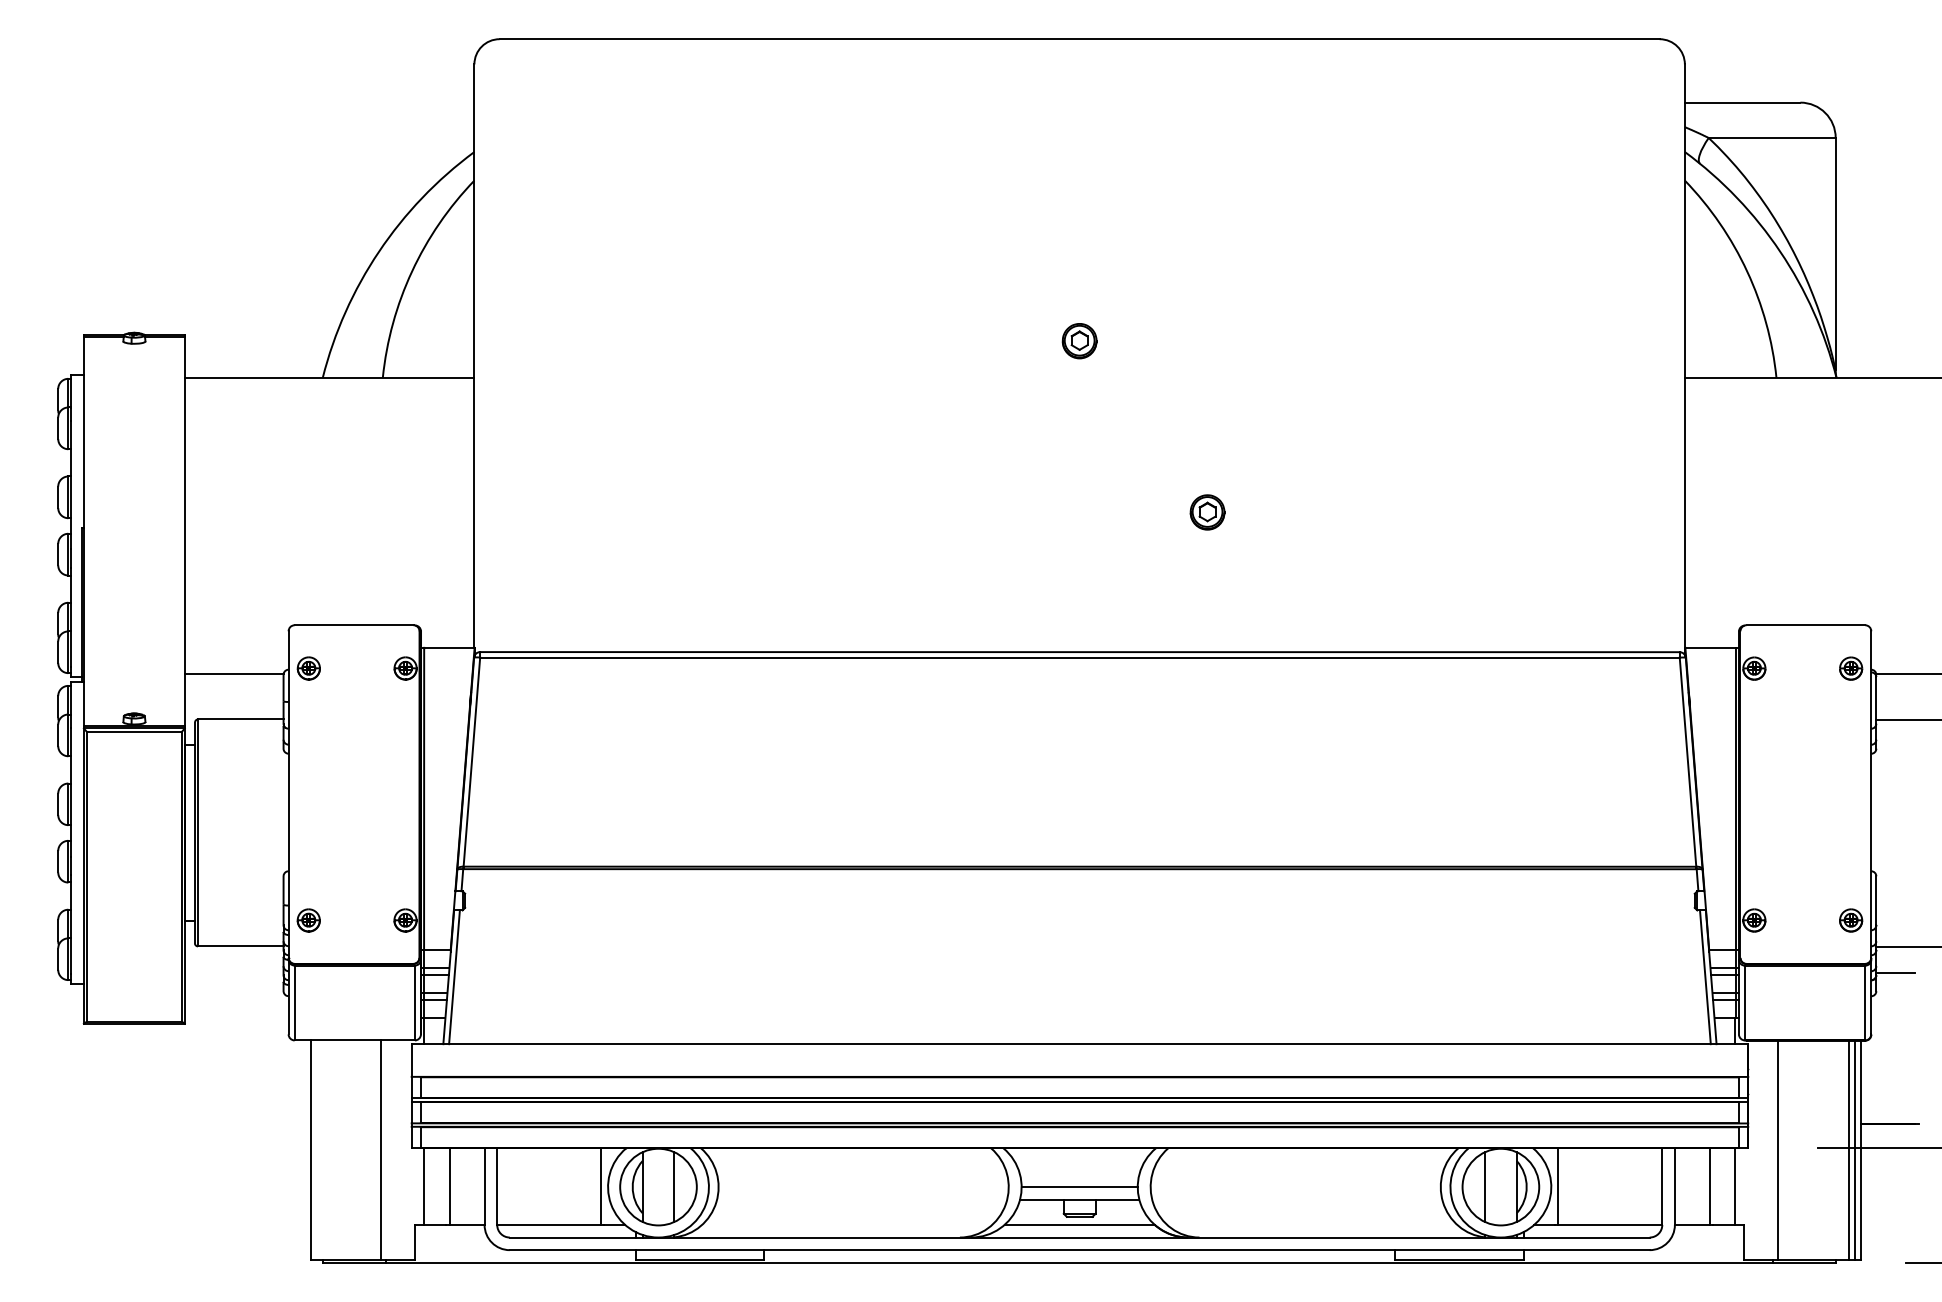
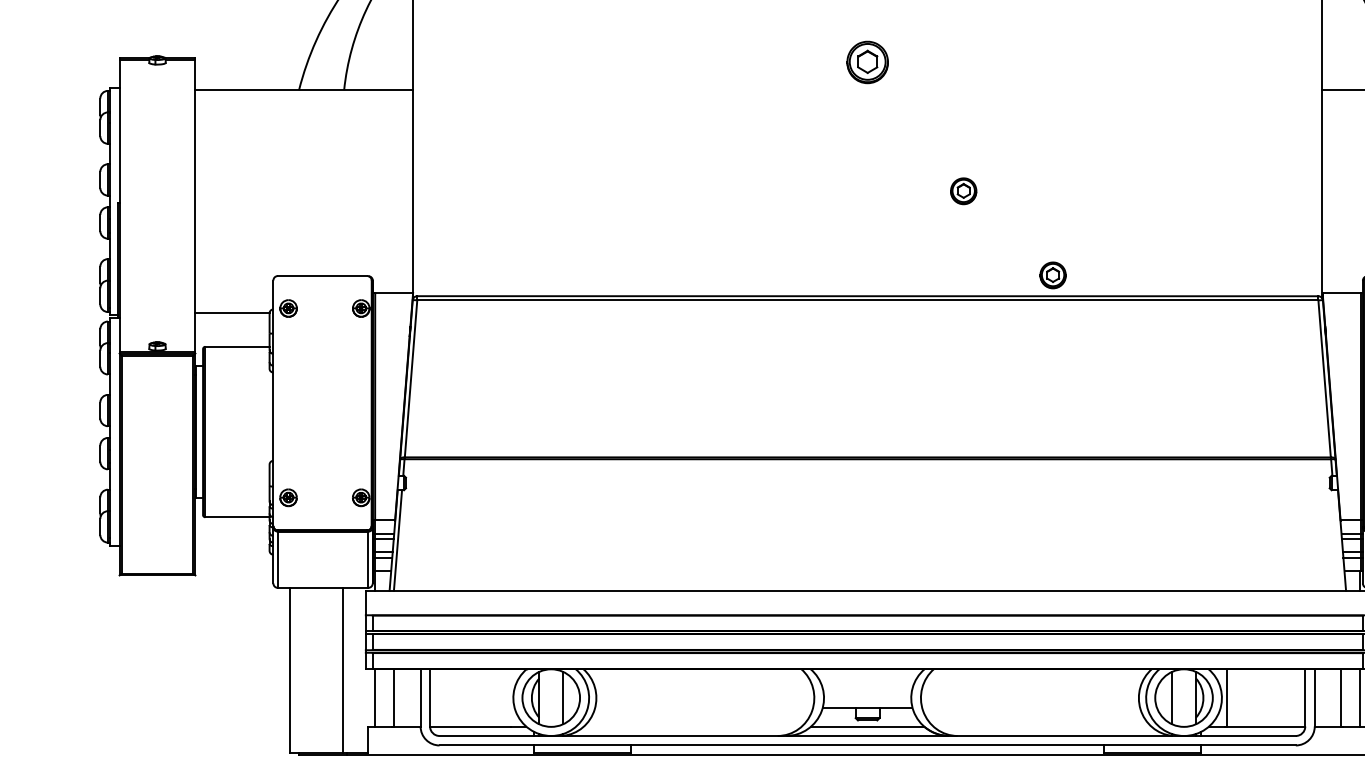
part: (1079, 341) -> (867, 62), size x1.6
part: (1326, 624) -> (1053, 275), added
line: (1705, 977) -> (1337, 540), removed
line: (601, 1186) -> (508, 697), removed
line: (1079, 1187) -> (867, 698), removed

